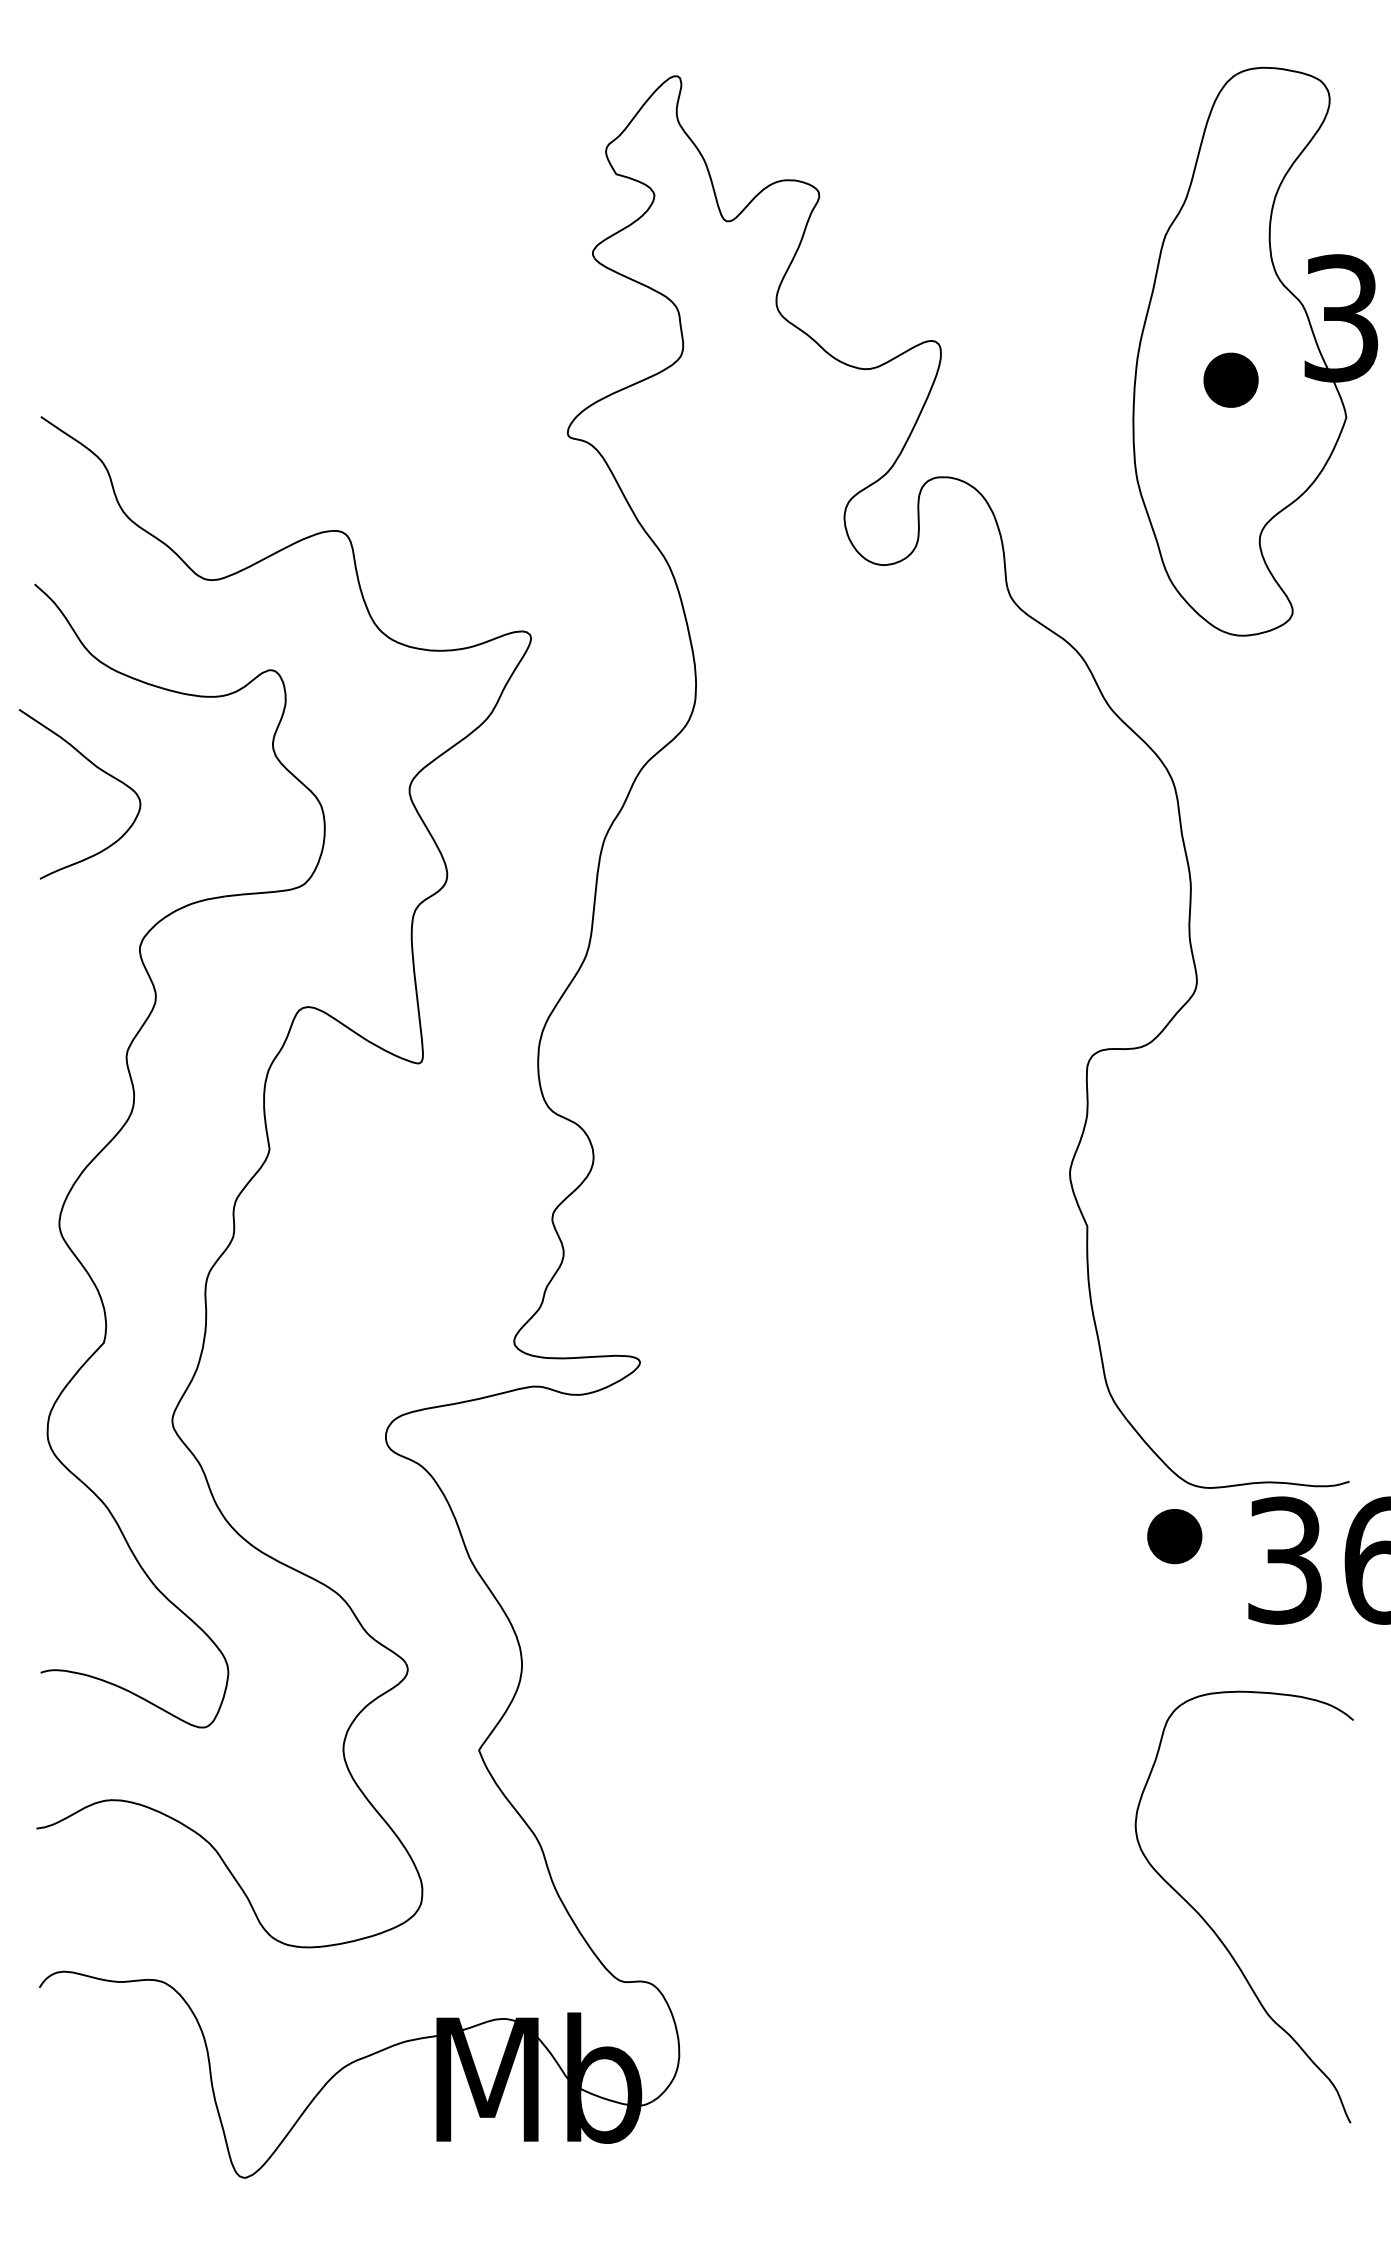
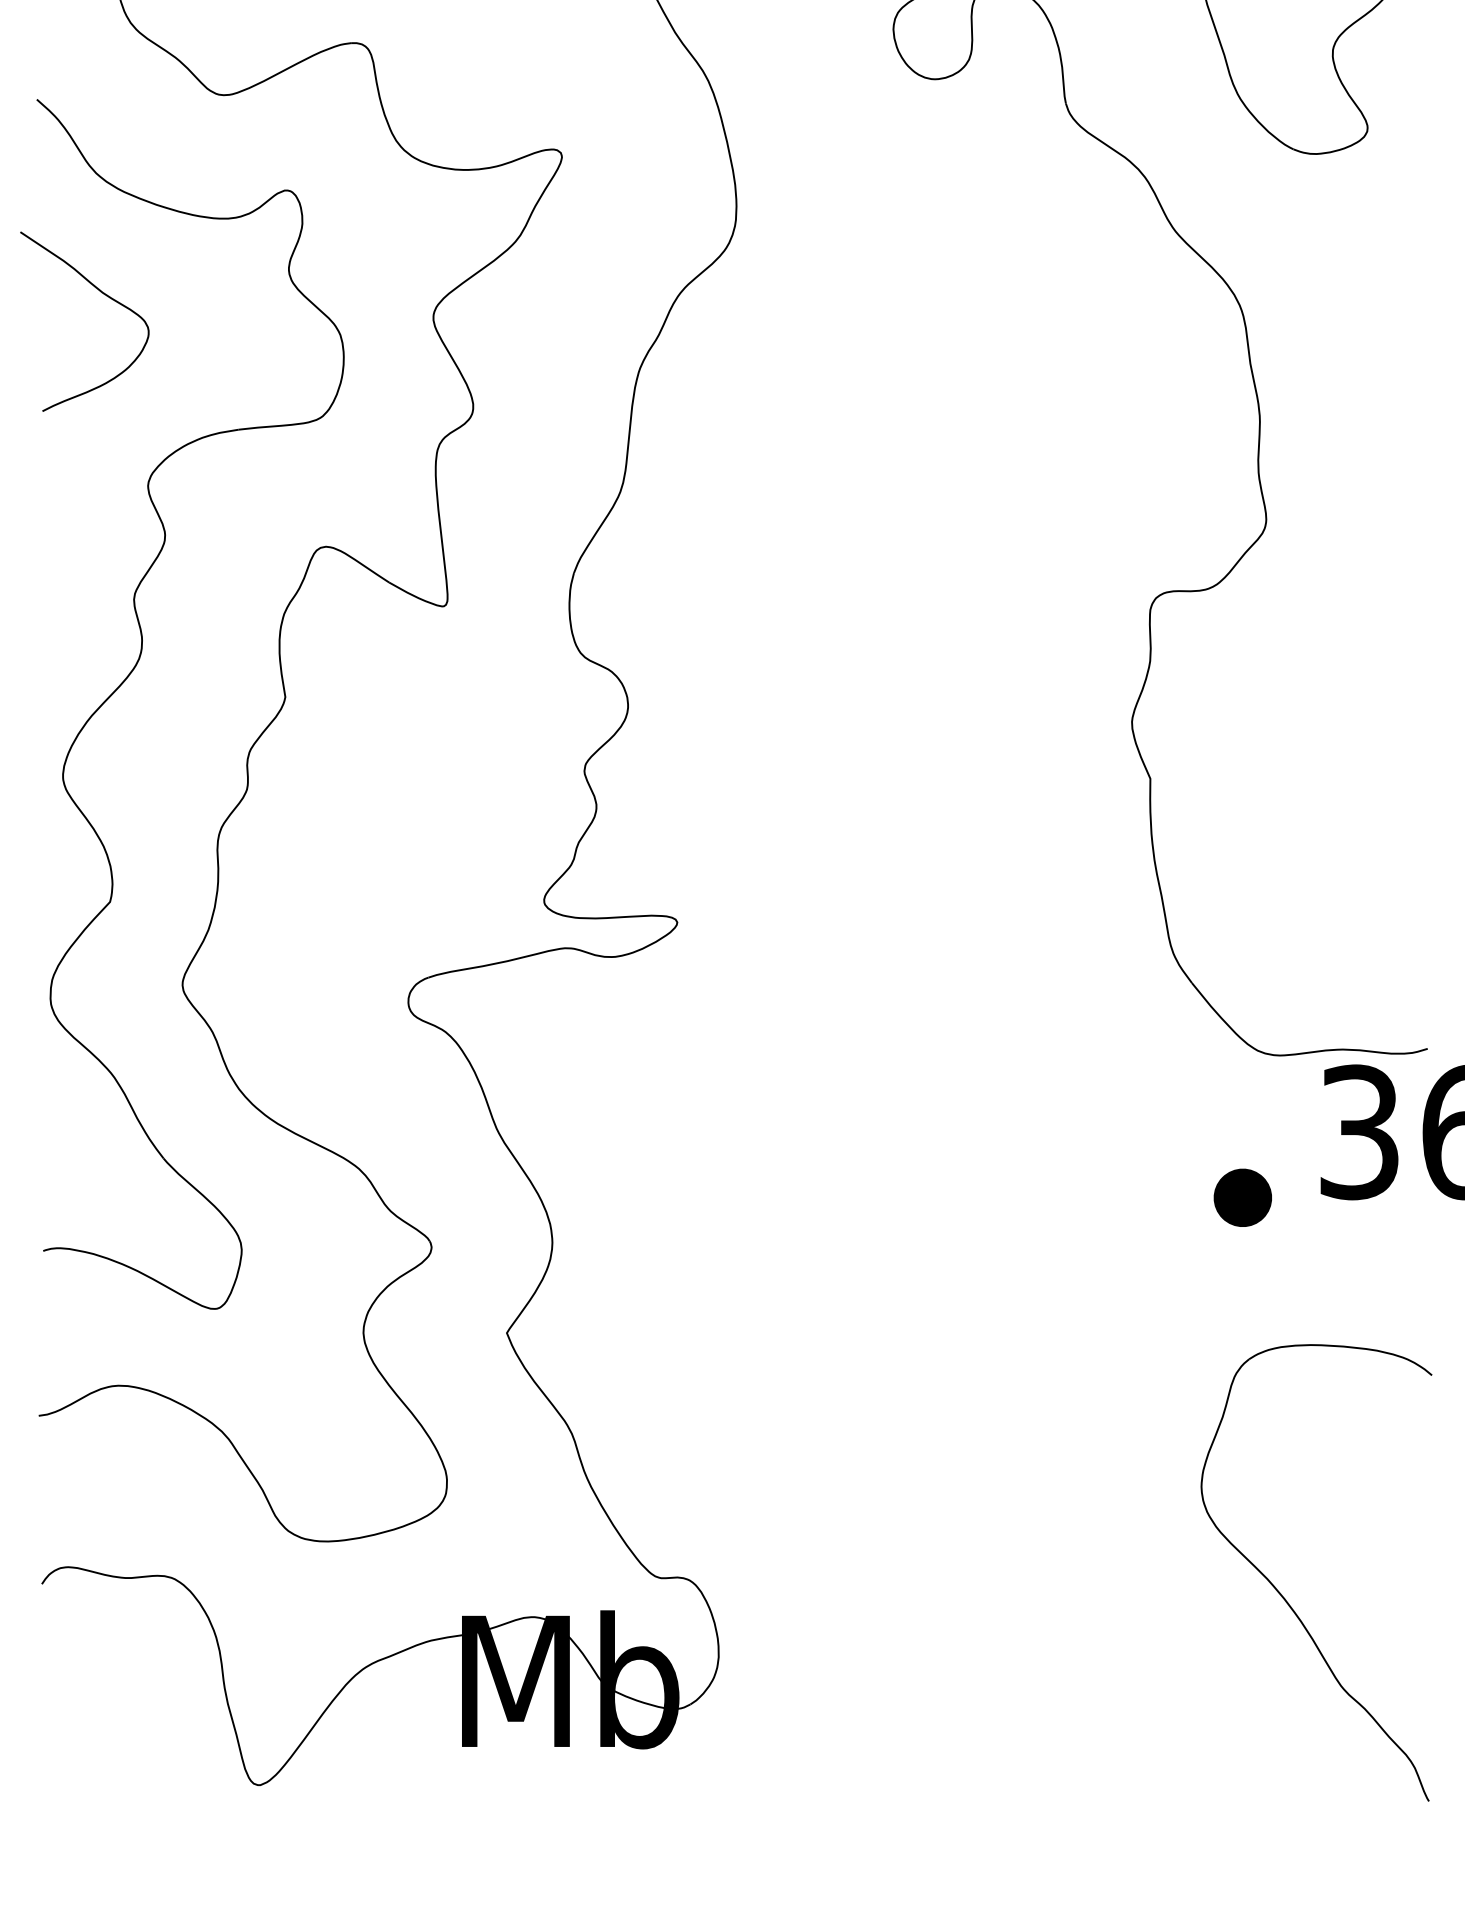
part: (1174, 1536) -> (1242, 1197), moved
part: (1215, 1931) -> (1285, 1598), moved

